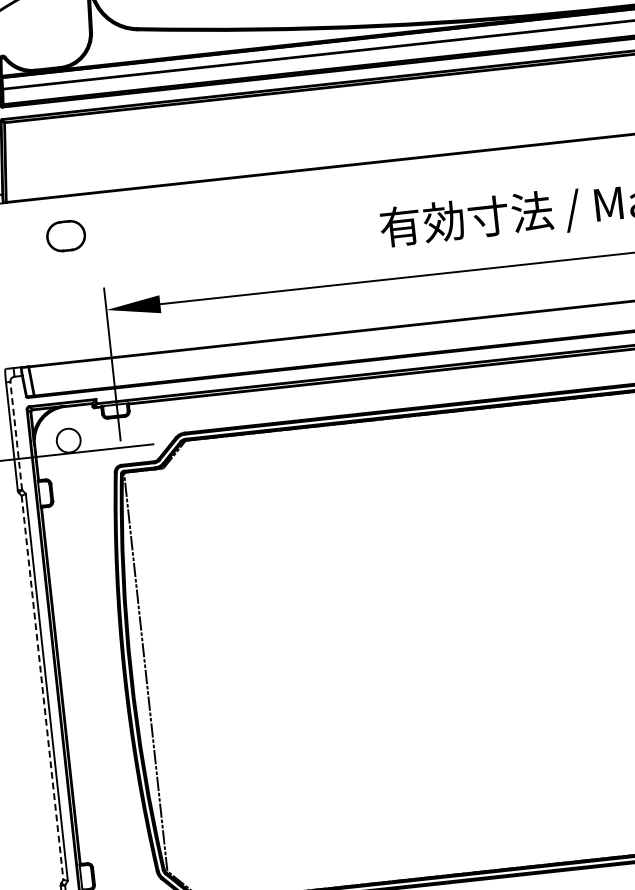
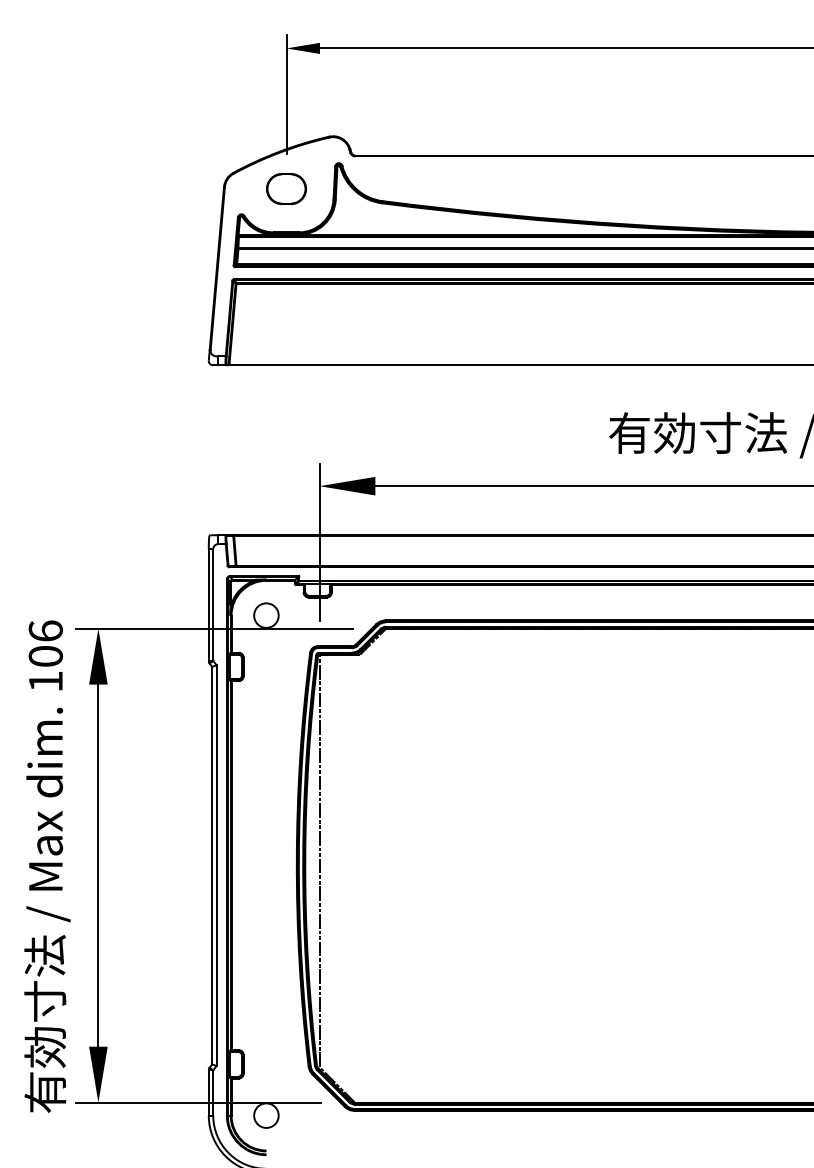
part: (66, 235) -> (286, 188), moved
line: (16, 435) -> (213, 604), dashed -> solid
line: (42, 687) -> (212, 865), dashed -> solid

